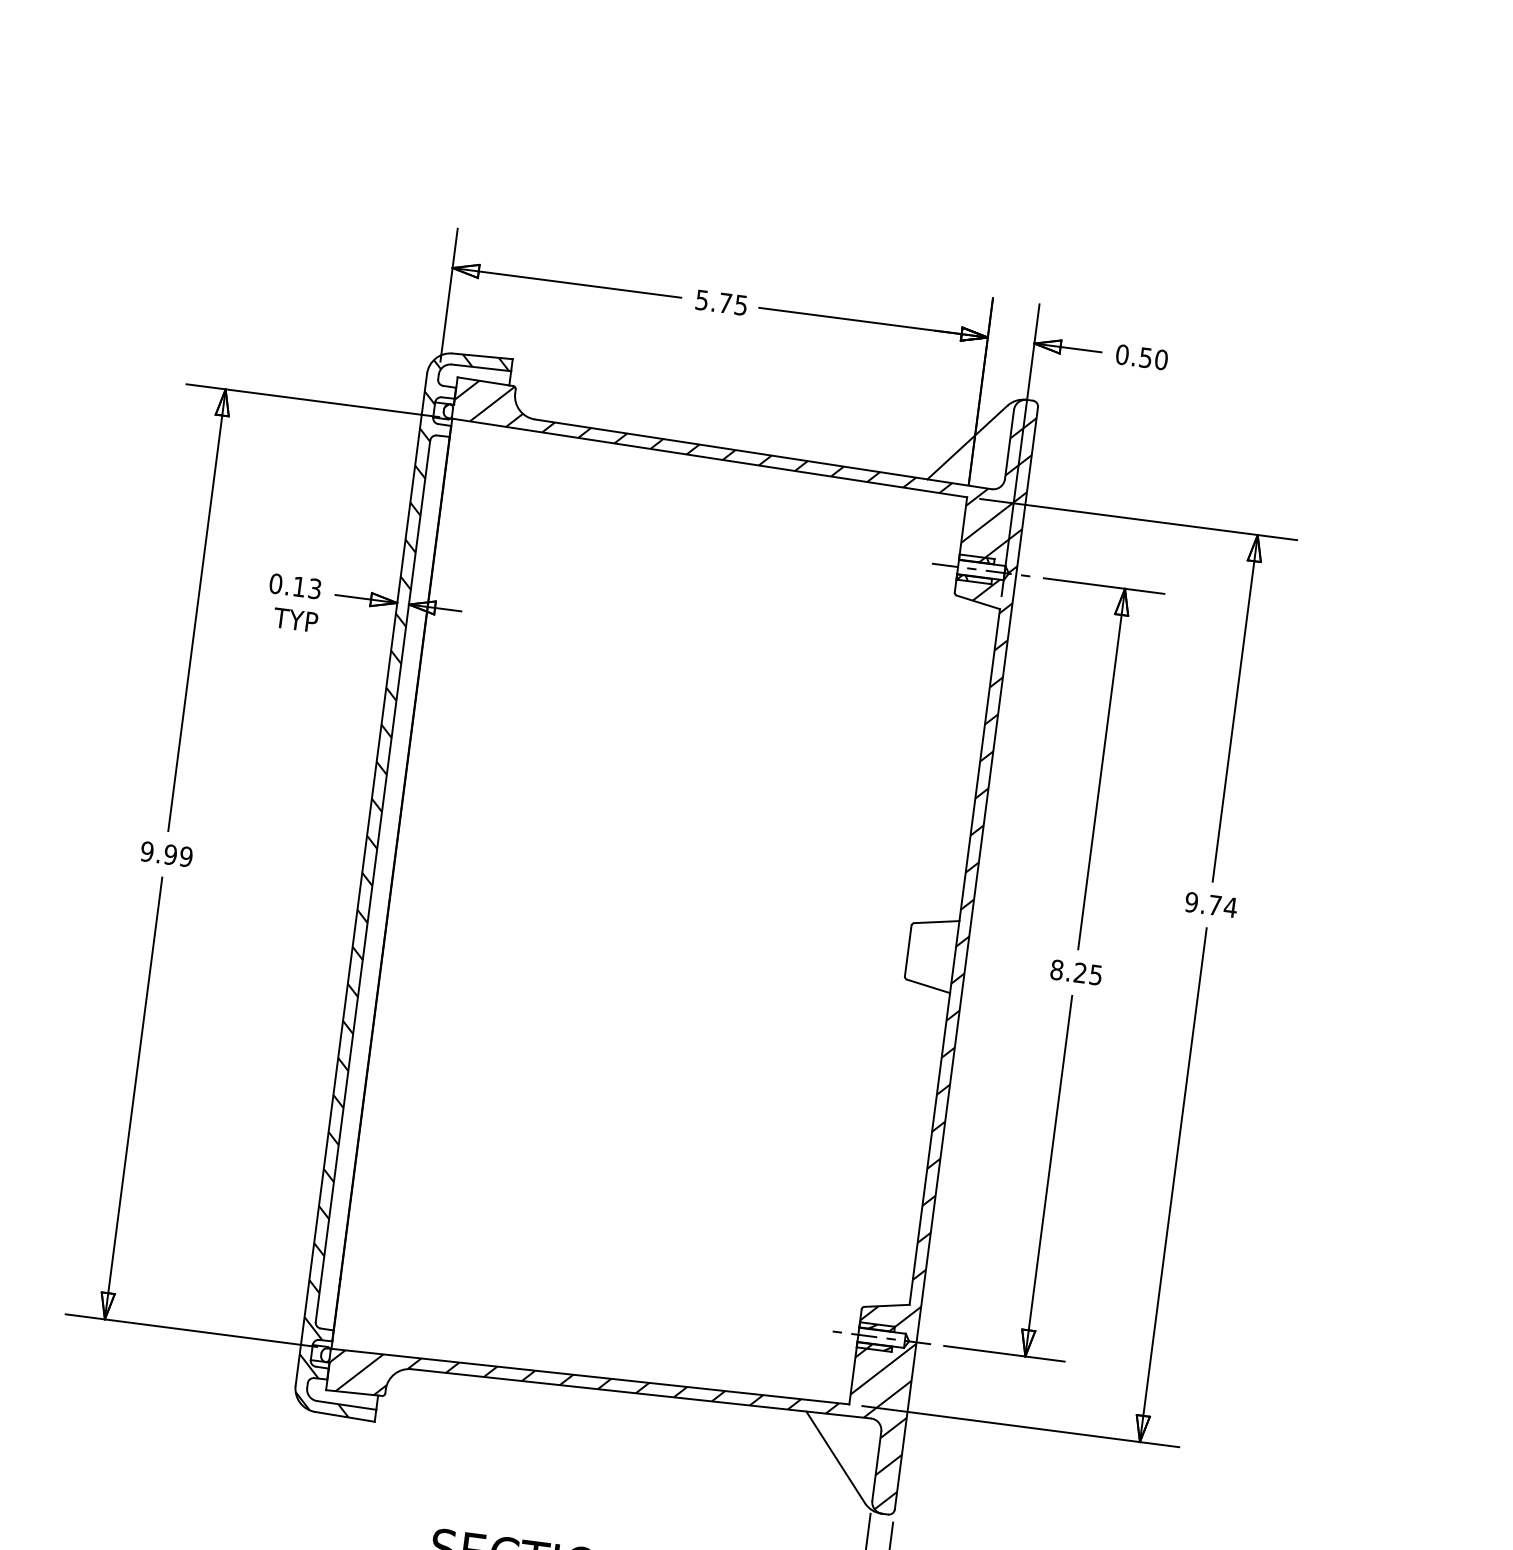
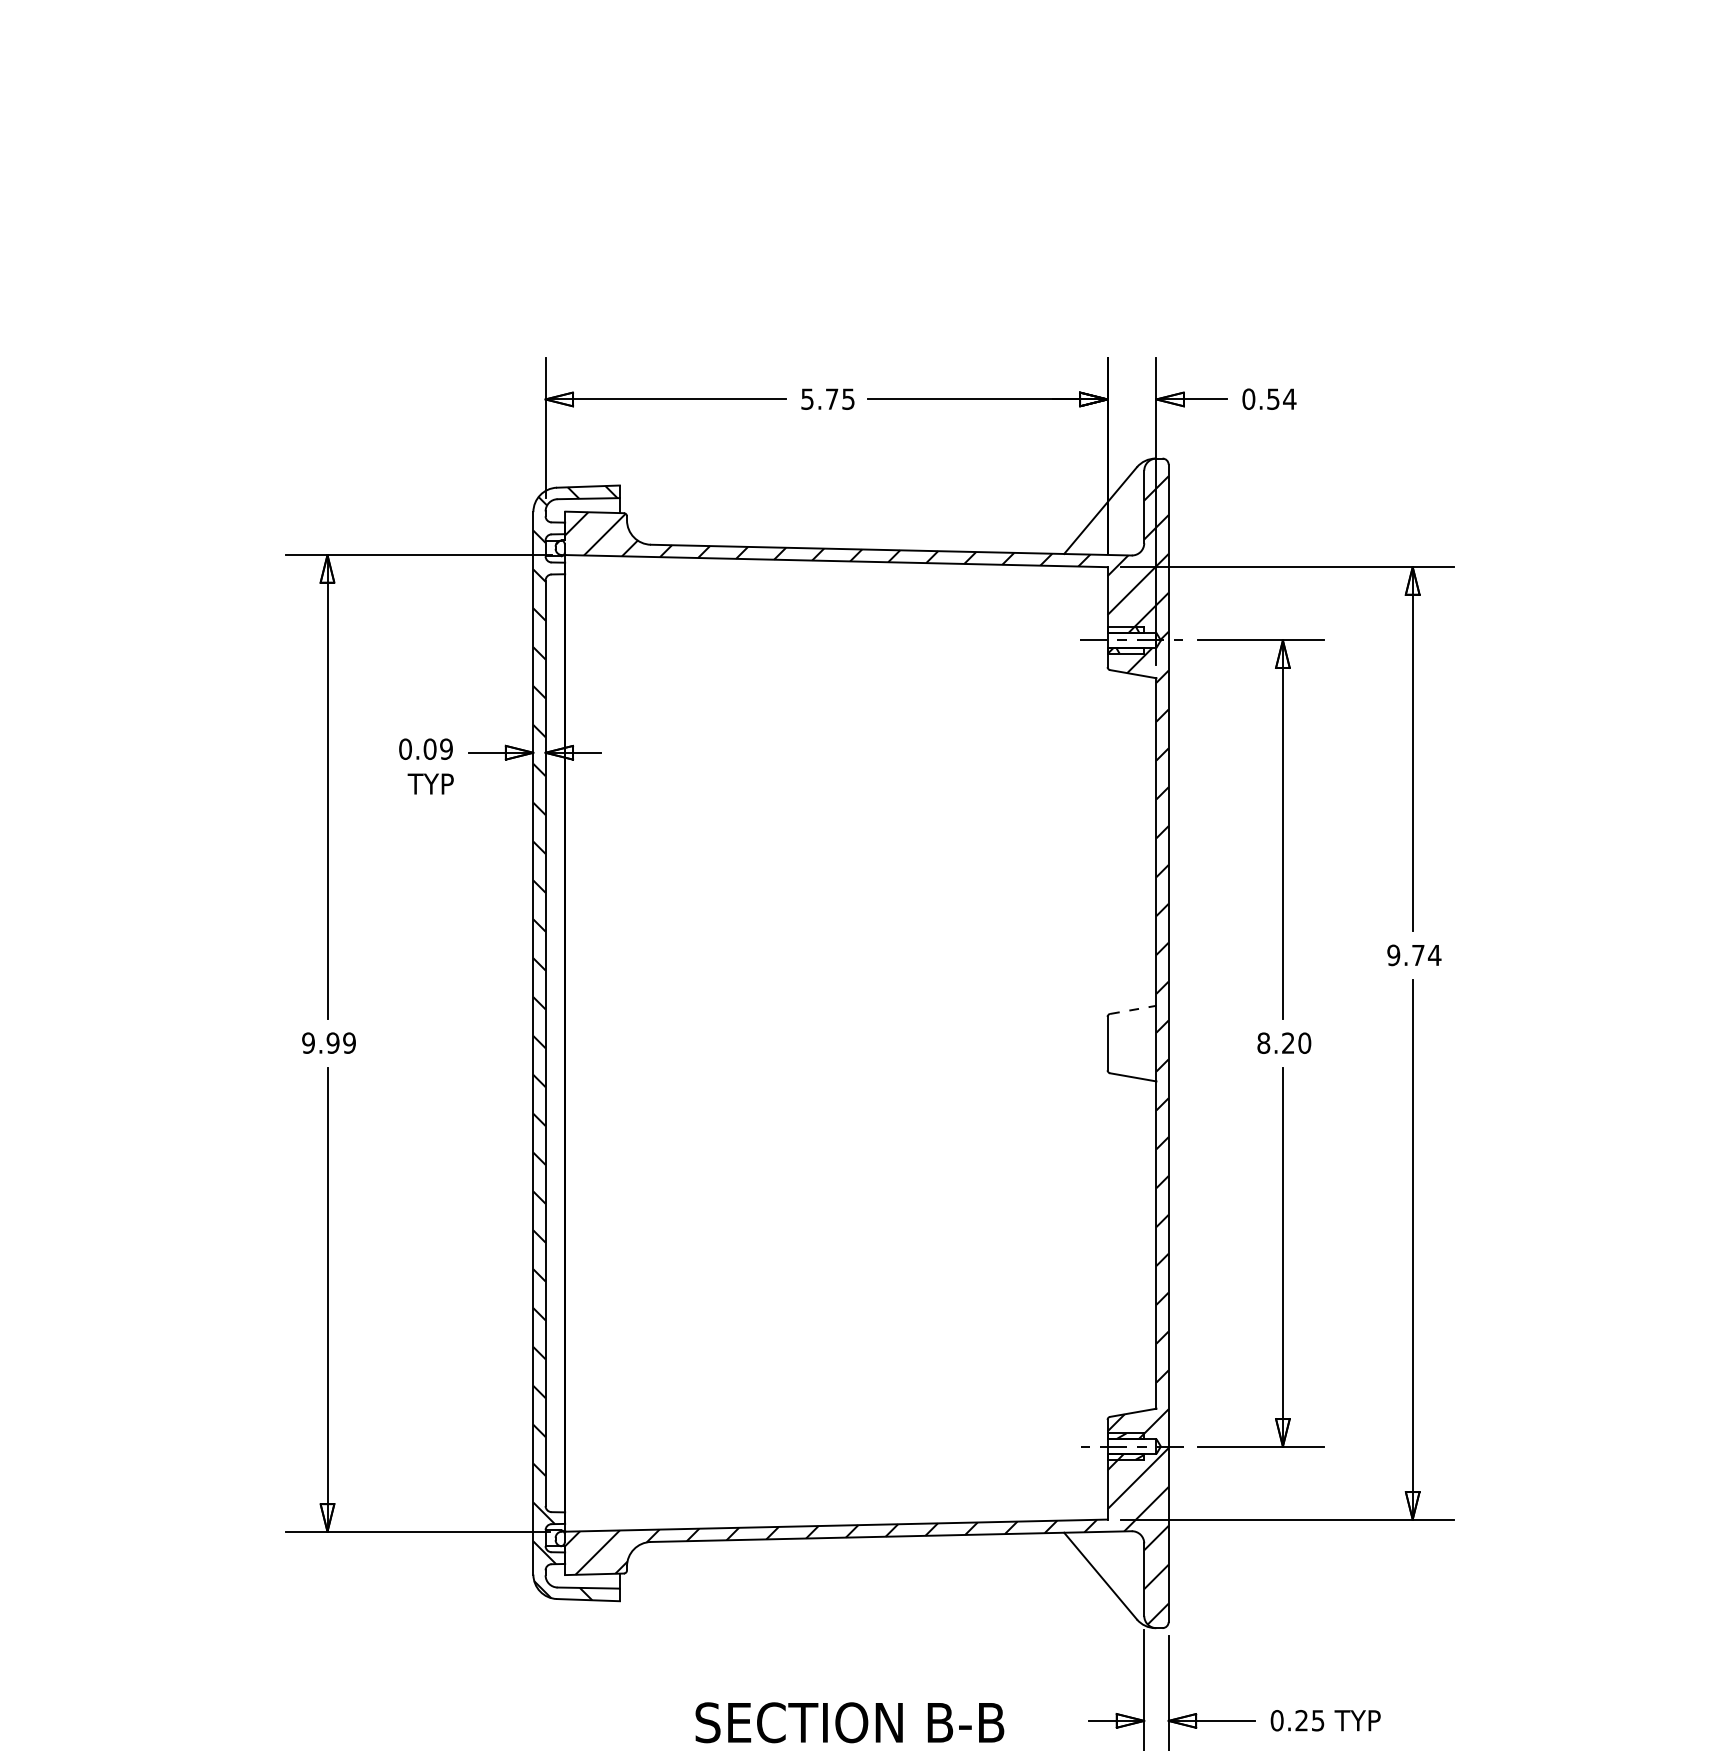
text: (1161, 359) -> (1289, 398), 0.50 -> 0.54
text: (306, 587) -> (437, 748), 0.13 -> 0.09
line: (937, 921) -> (1133, 1009), solid -> dashed
text: (1095, 974) -> (1304, 1042), 8.25 -> 8.20

